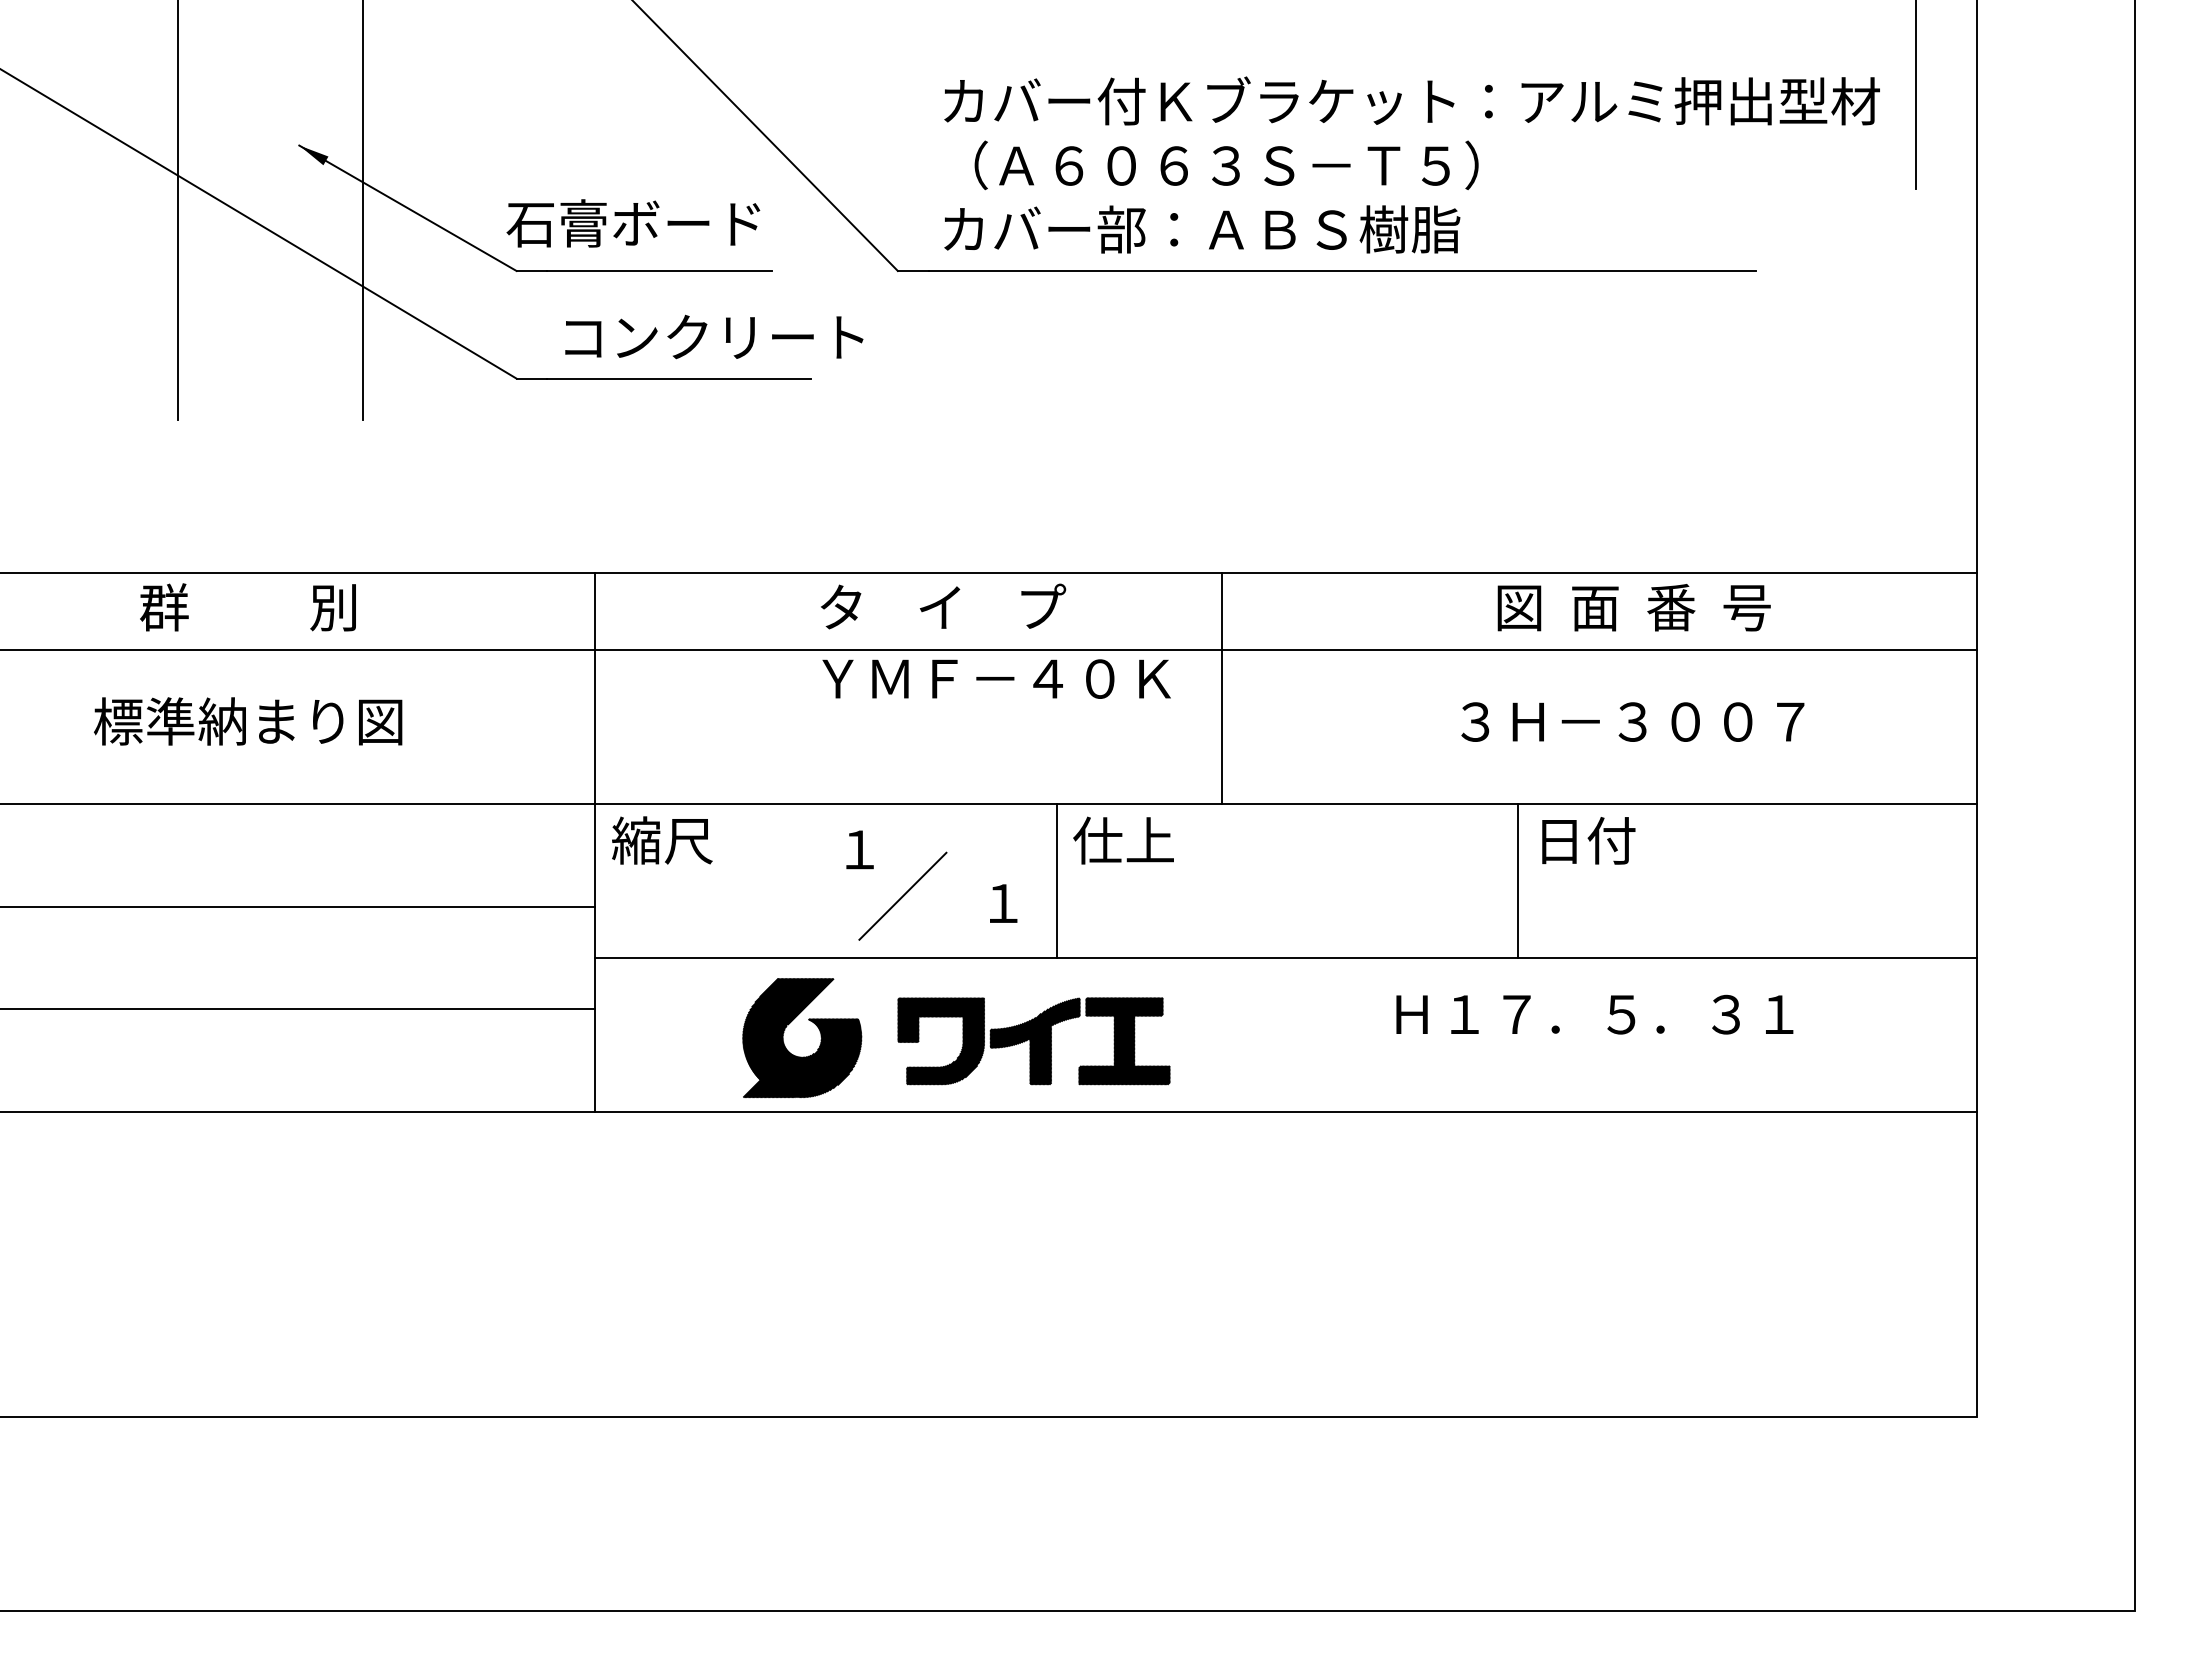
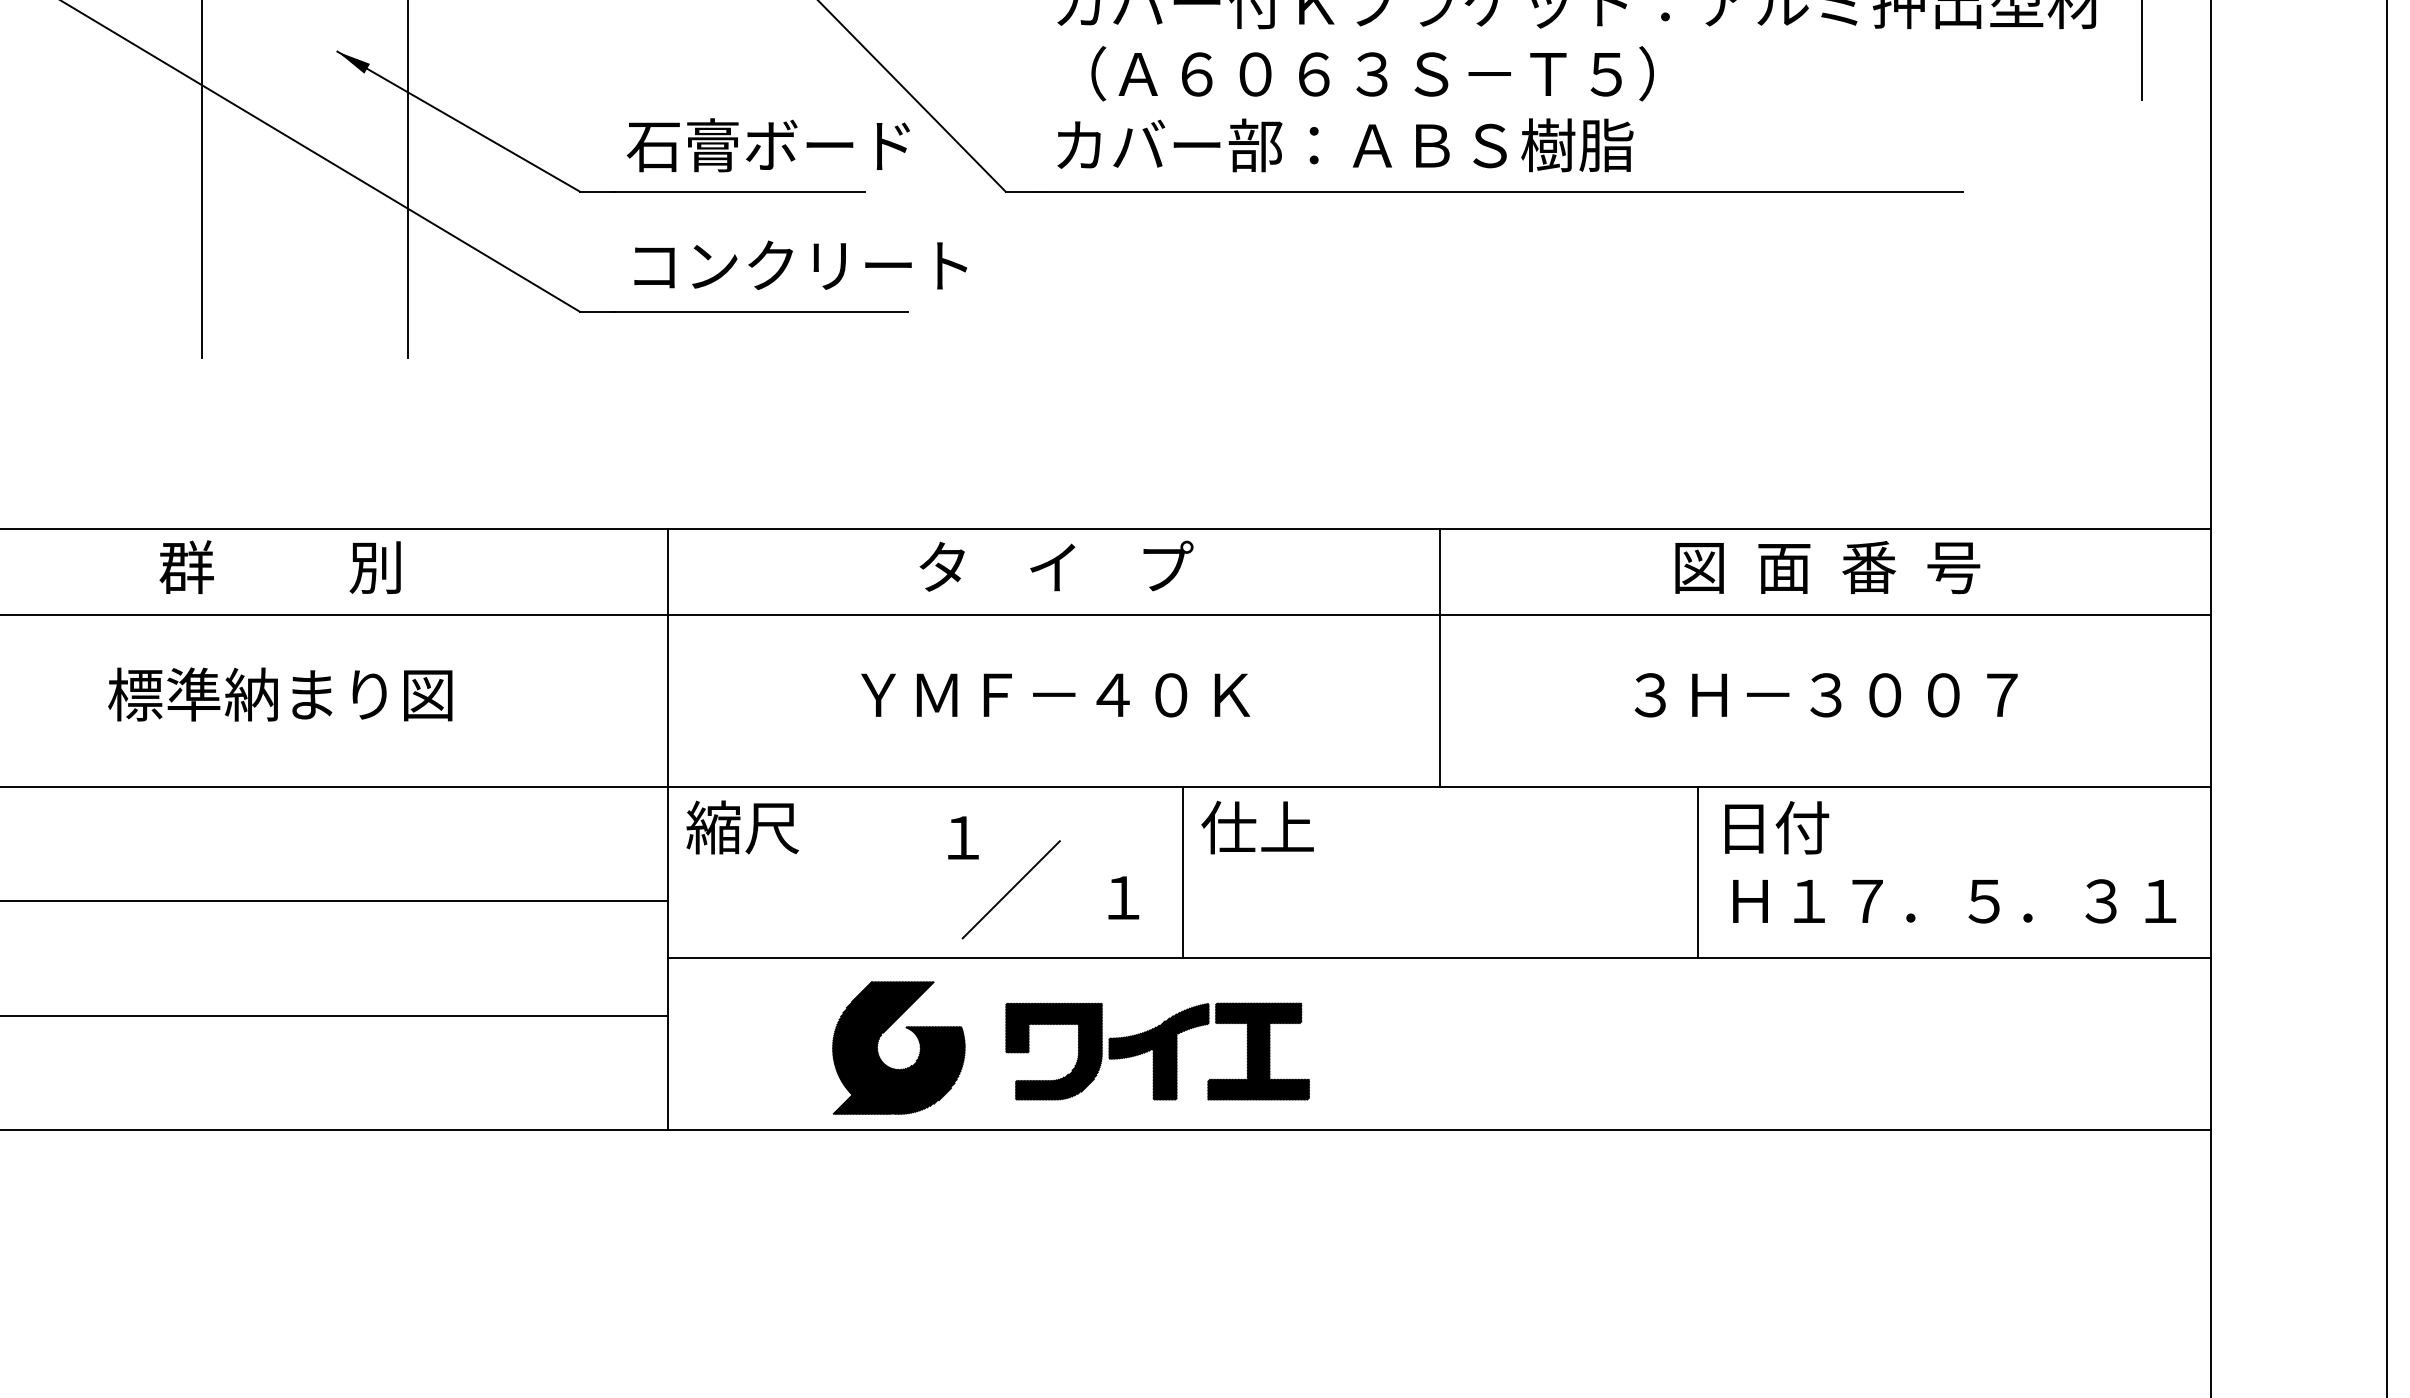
text: (633, 223) -> (768, 145), moved
text: (996, 678) -> (1055, 694), moved
line: (1222, 688) -> (1440, 657), moved
text: (1594, 1014) -> (1954, 901), moved

